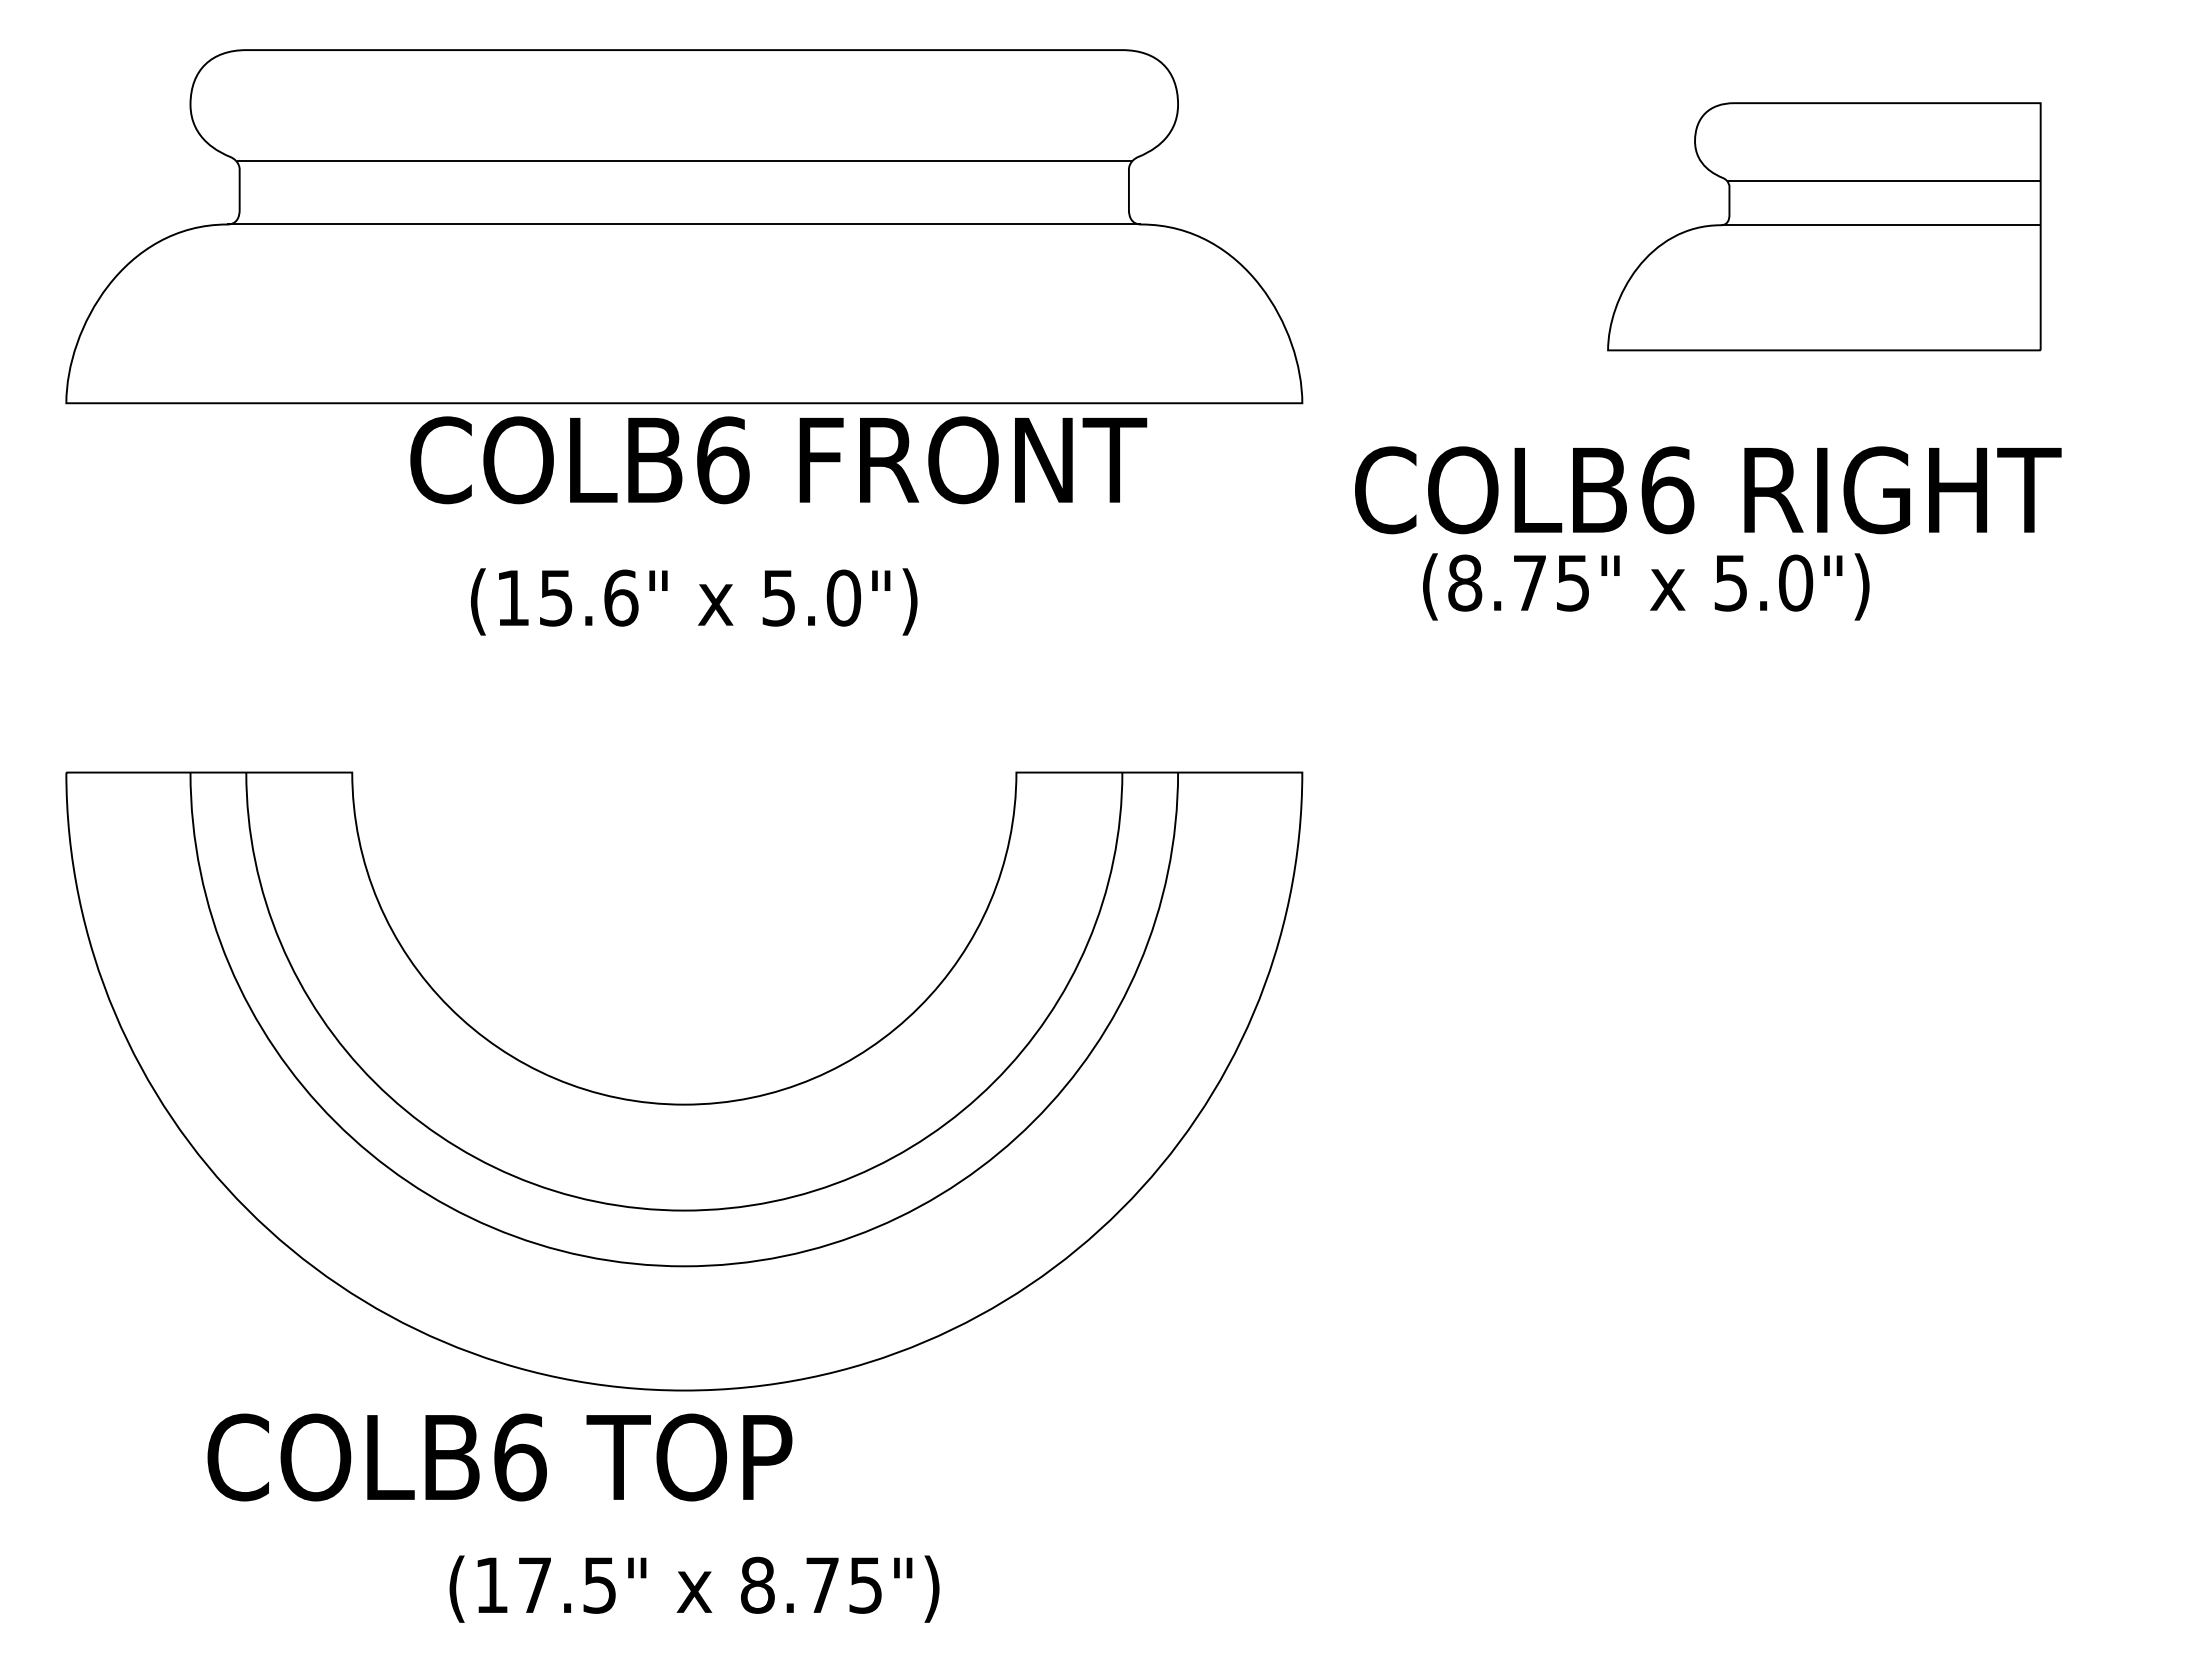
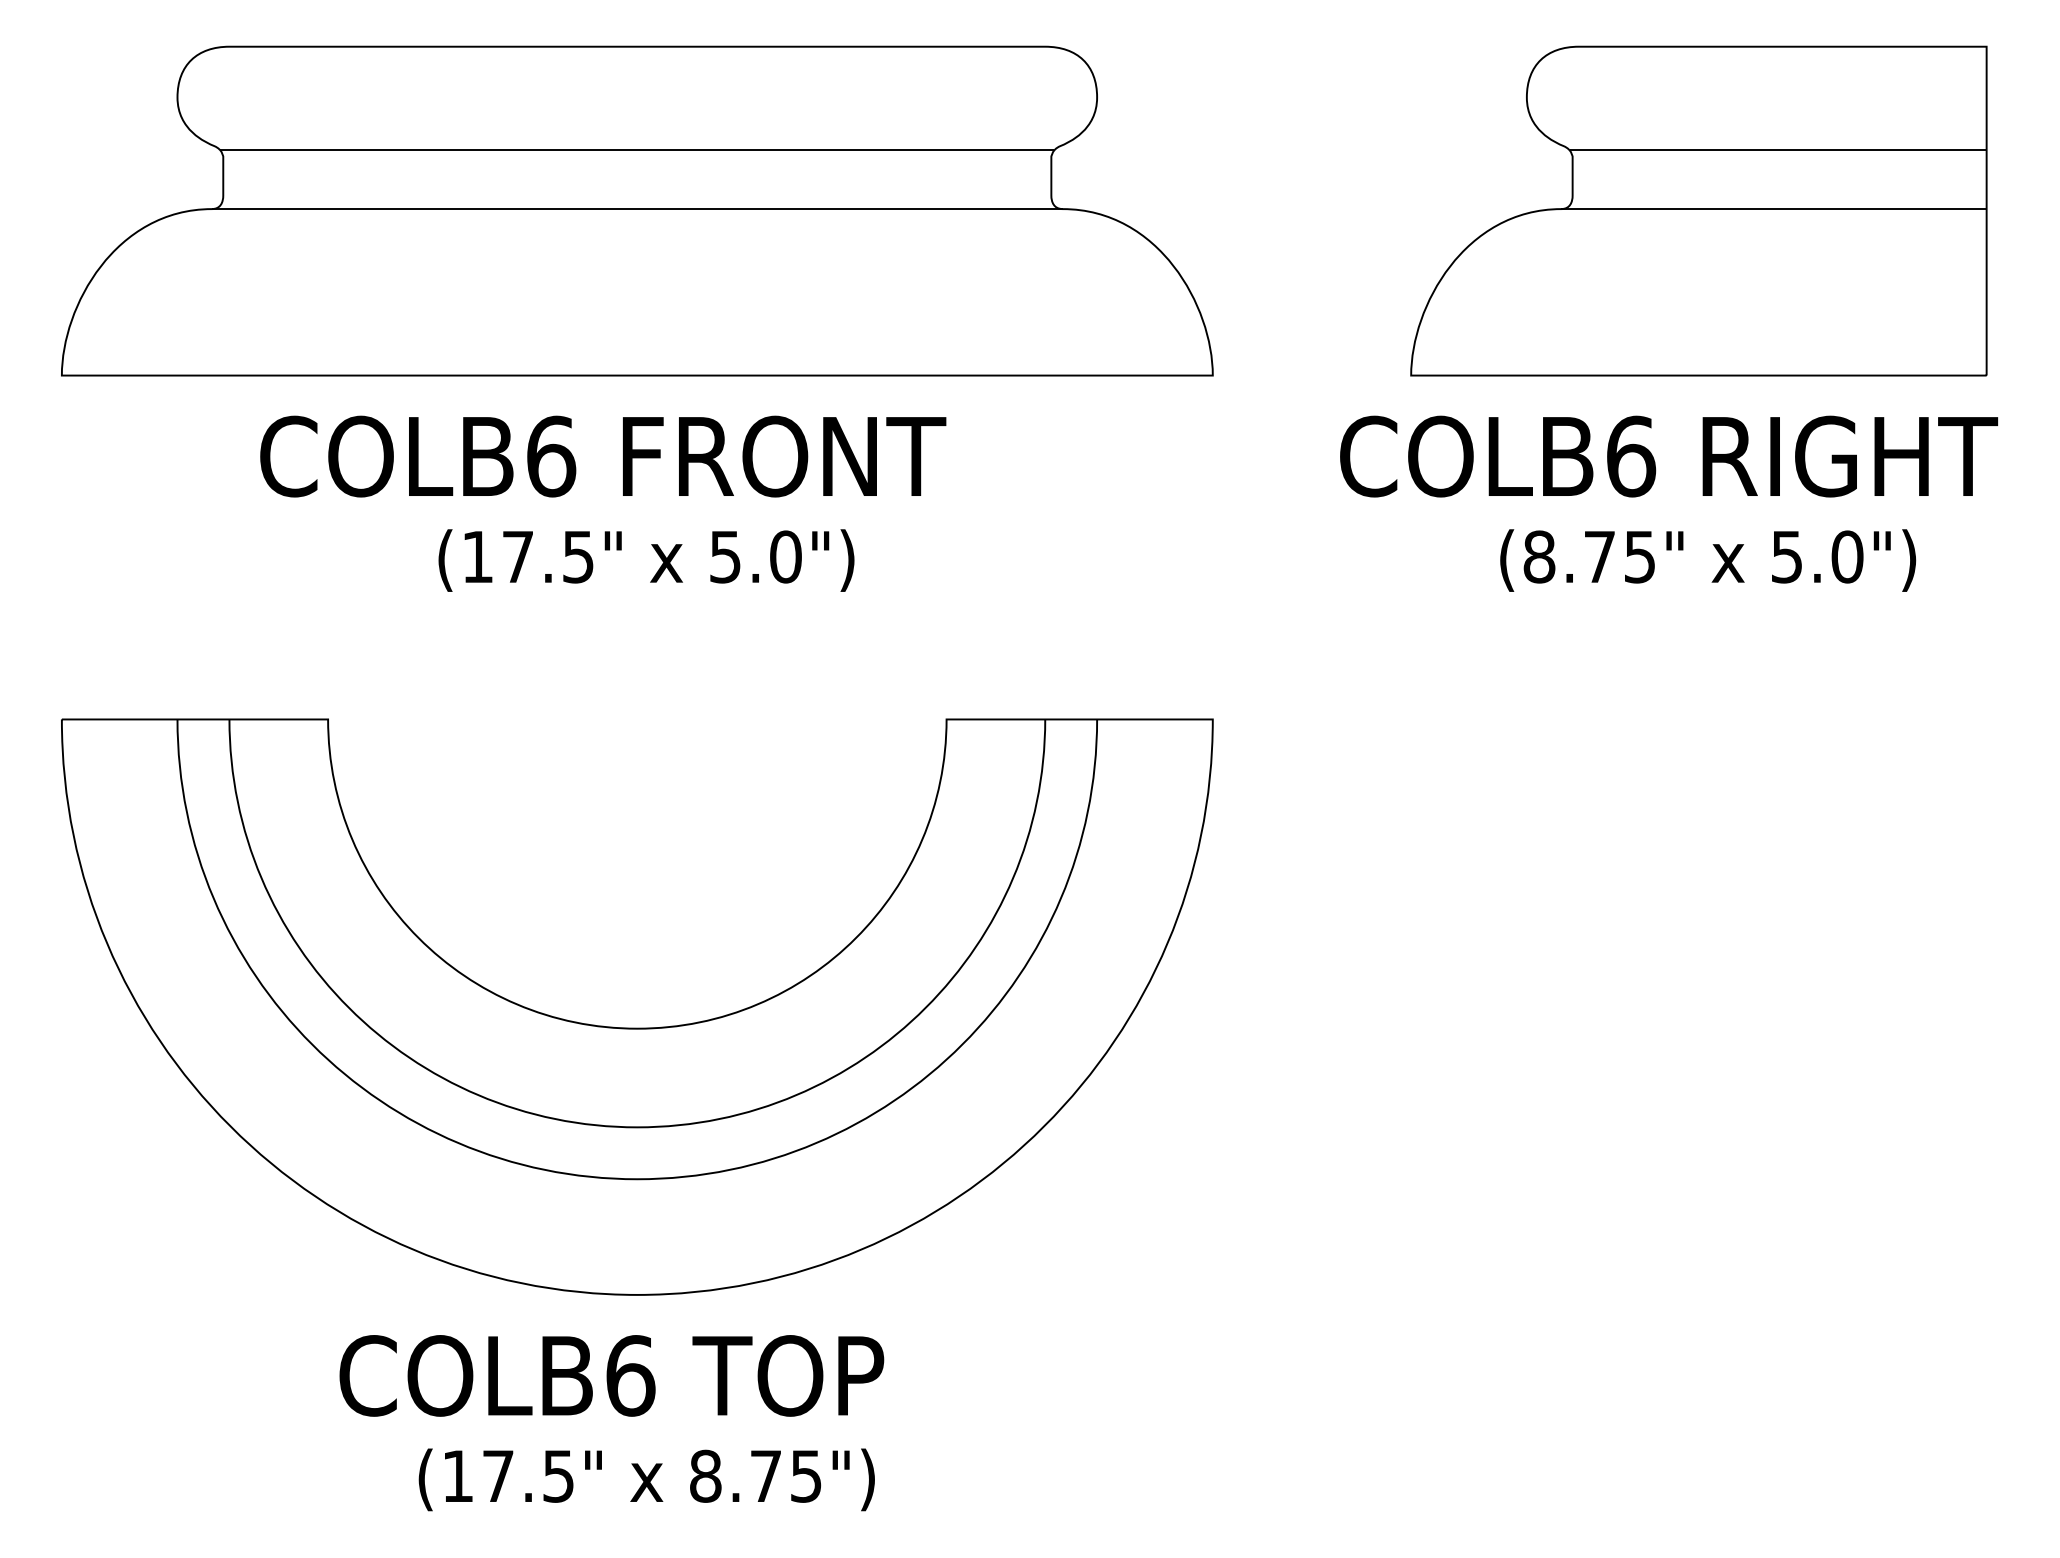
part: (1824, 226) -> (1699, 210), size x1.43
text: (778, 460) -> (603, 456), moved
text: (1708, 490) -> (1669, 456), moved
text: (1646, 586) -> (1708, 560), moved
text: (589, 597) -> (549, 556), (15.6" -> (17.5"
text: (499, 1457) -> (611, 1375), moved

